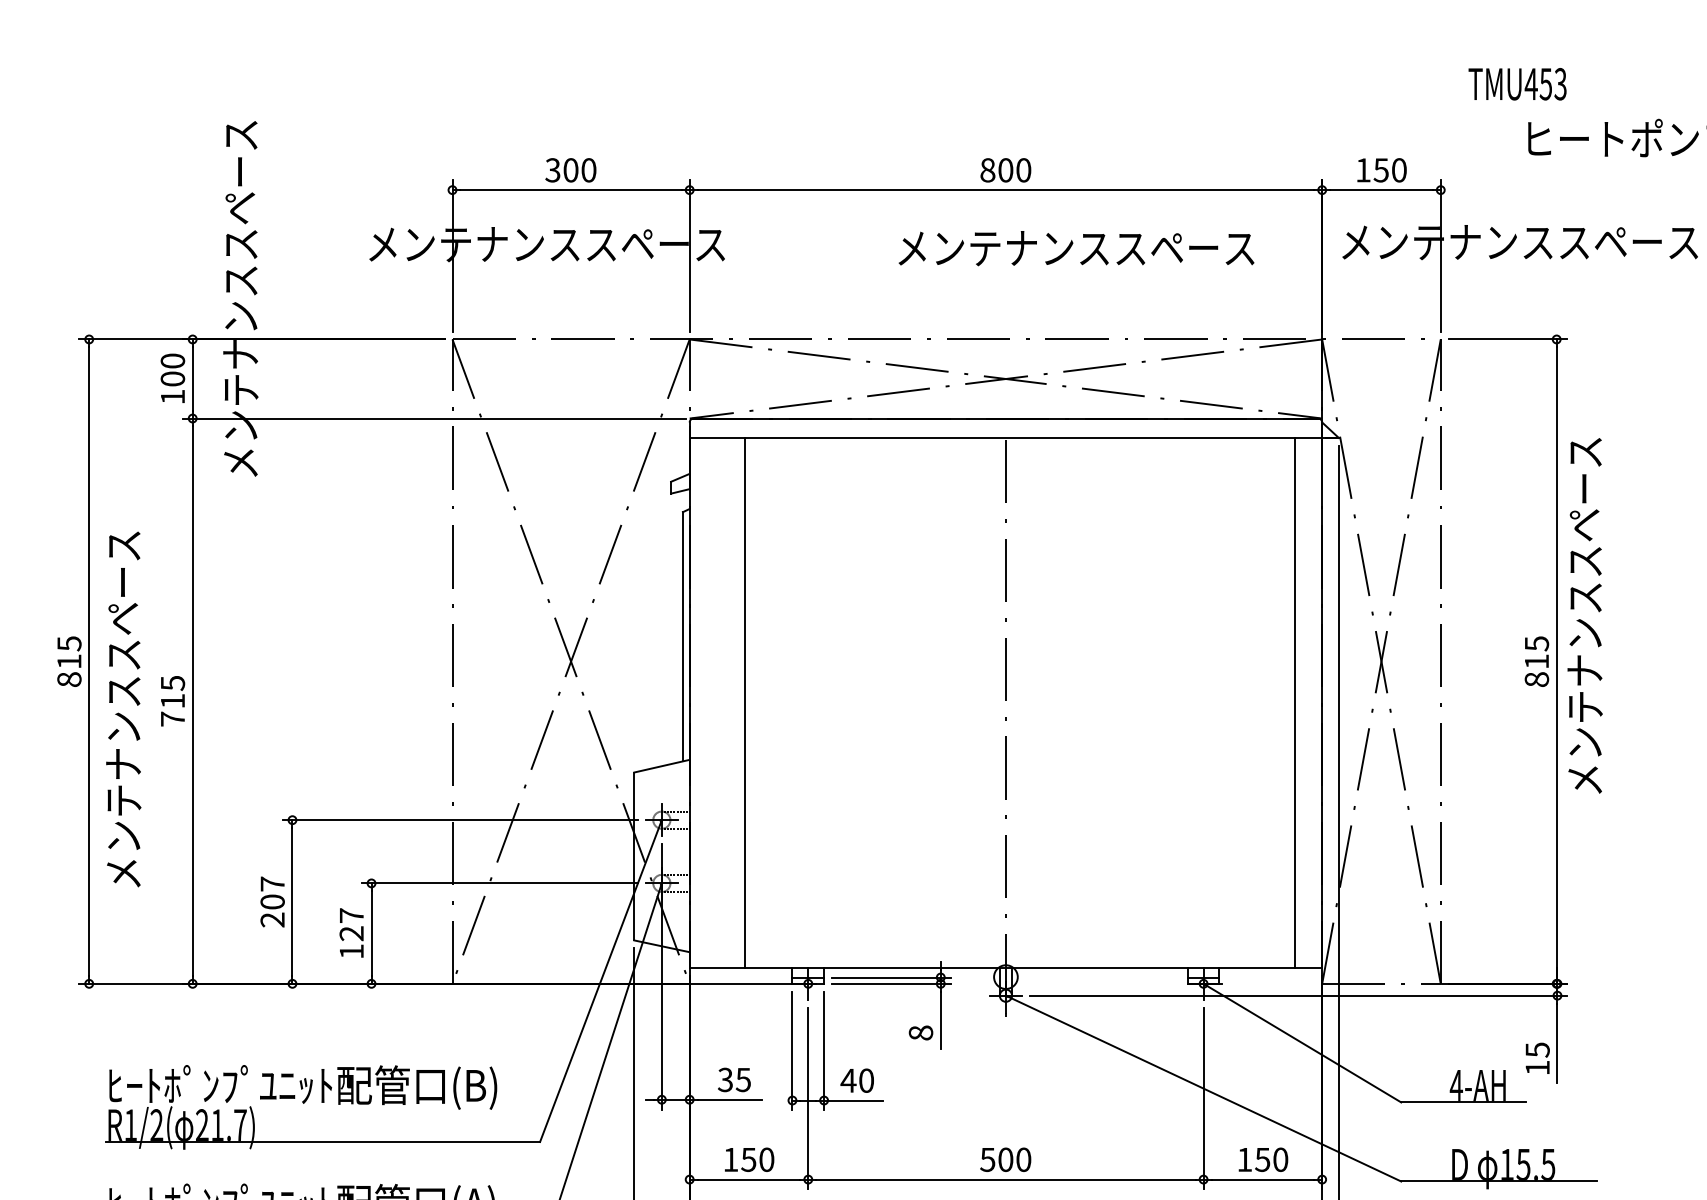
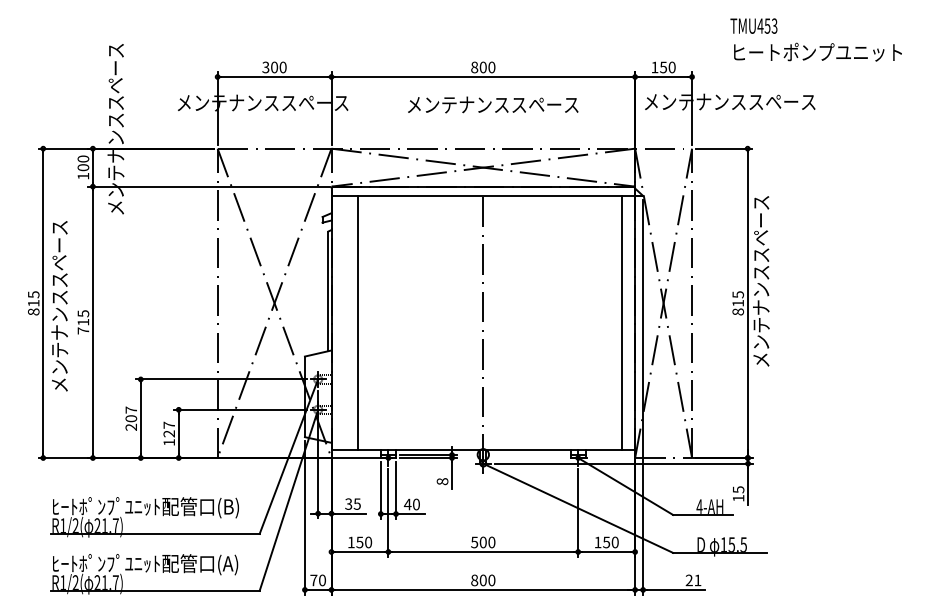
text: (1516, 82) -> (753, 25), moved
text: (1077, 247) -> (493, 104), moved
text: (123, 709) -> (59, 306), moved

